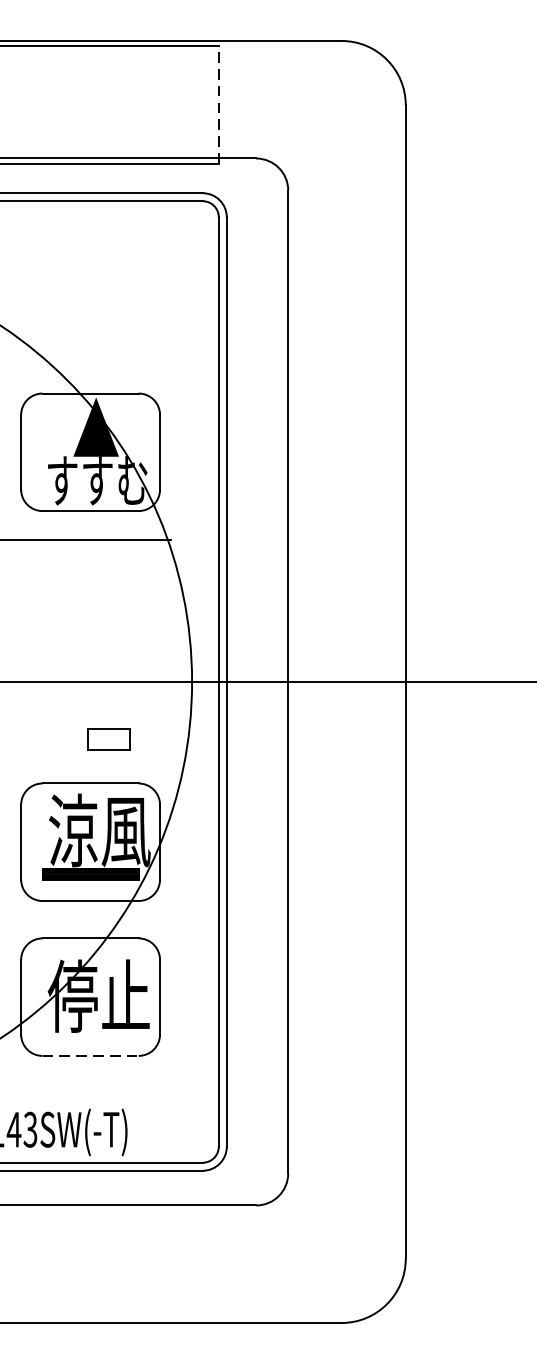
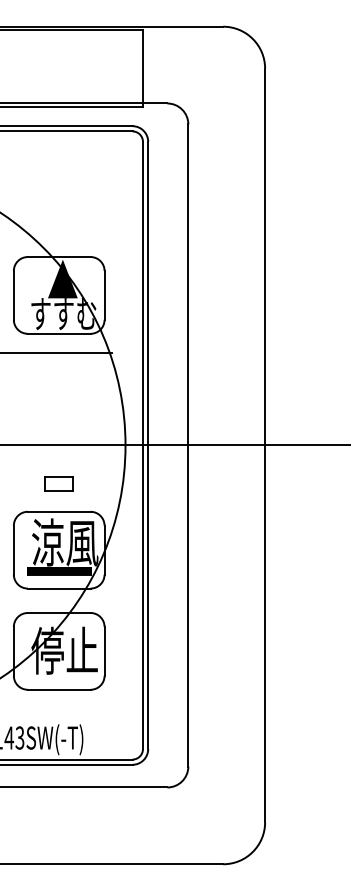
line: (218, 104) -> (142, 68), dashed -> solid
part: (107, 738) -> (58, 483), moved
line: (91, 1055) -> (59, 689), dashed -> solid

